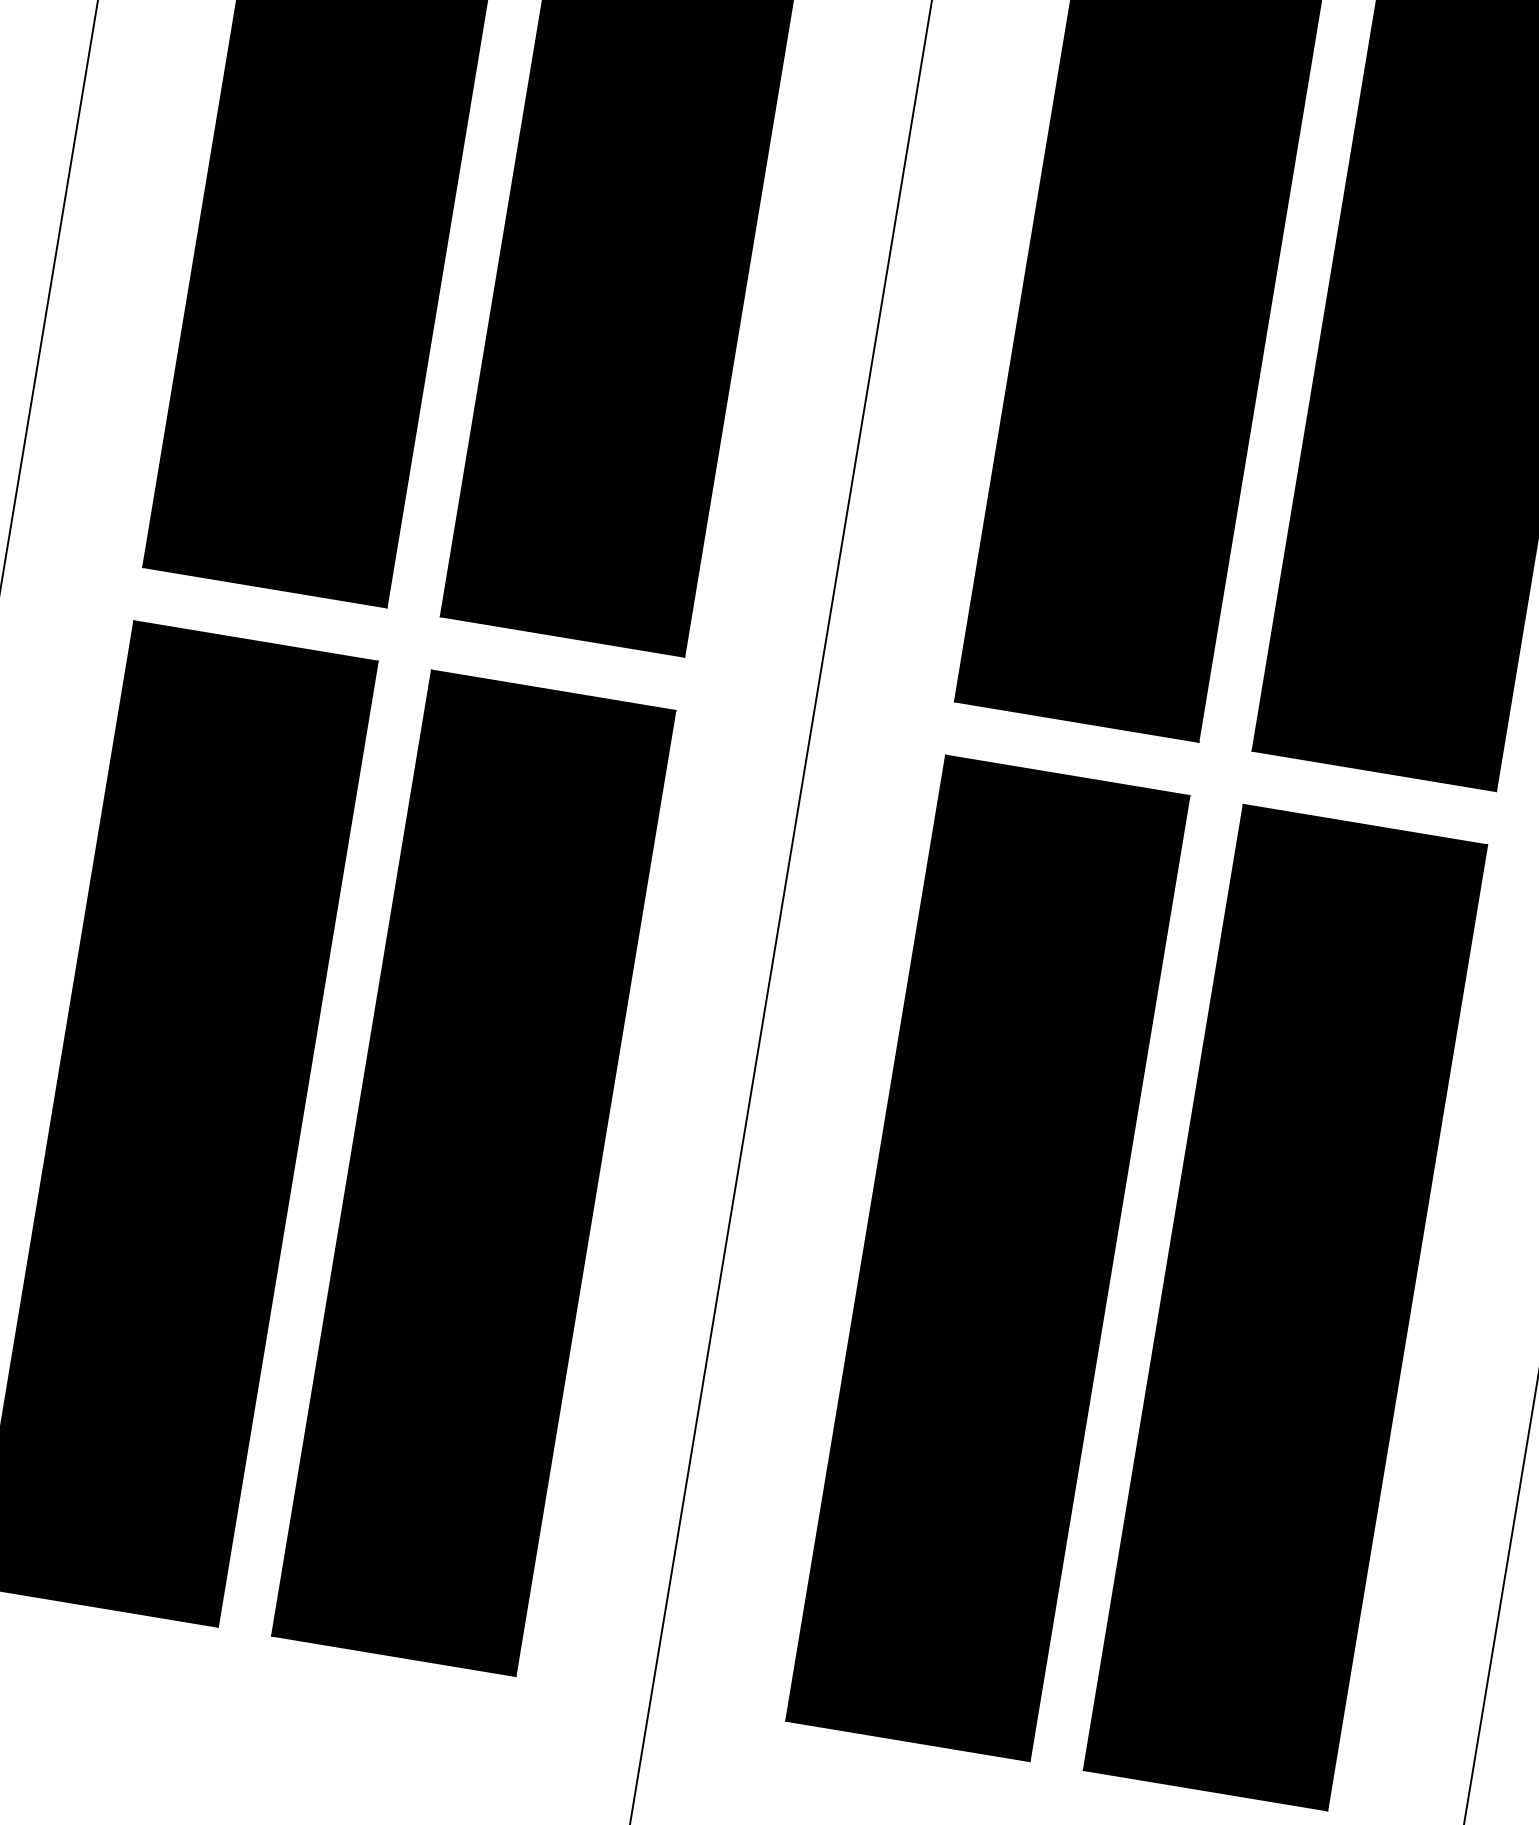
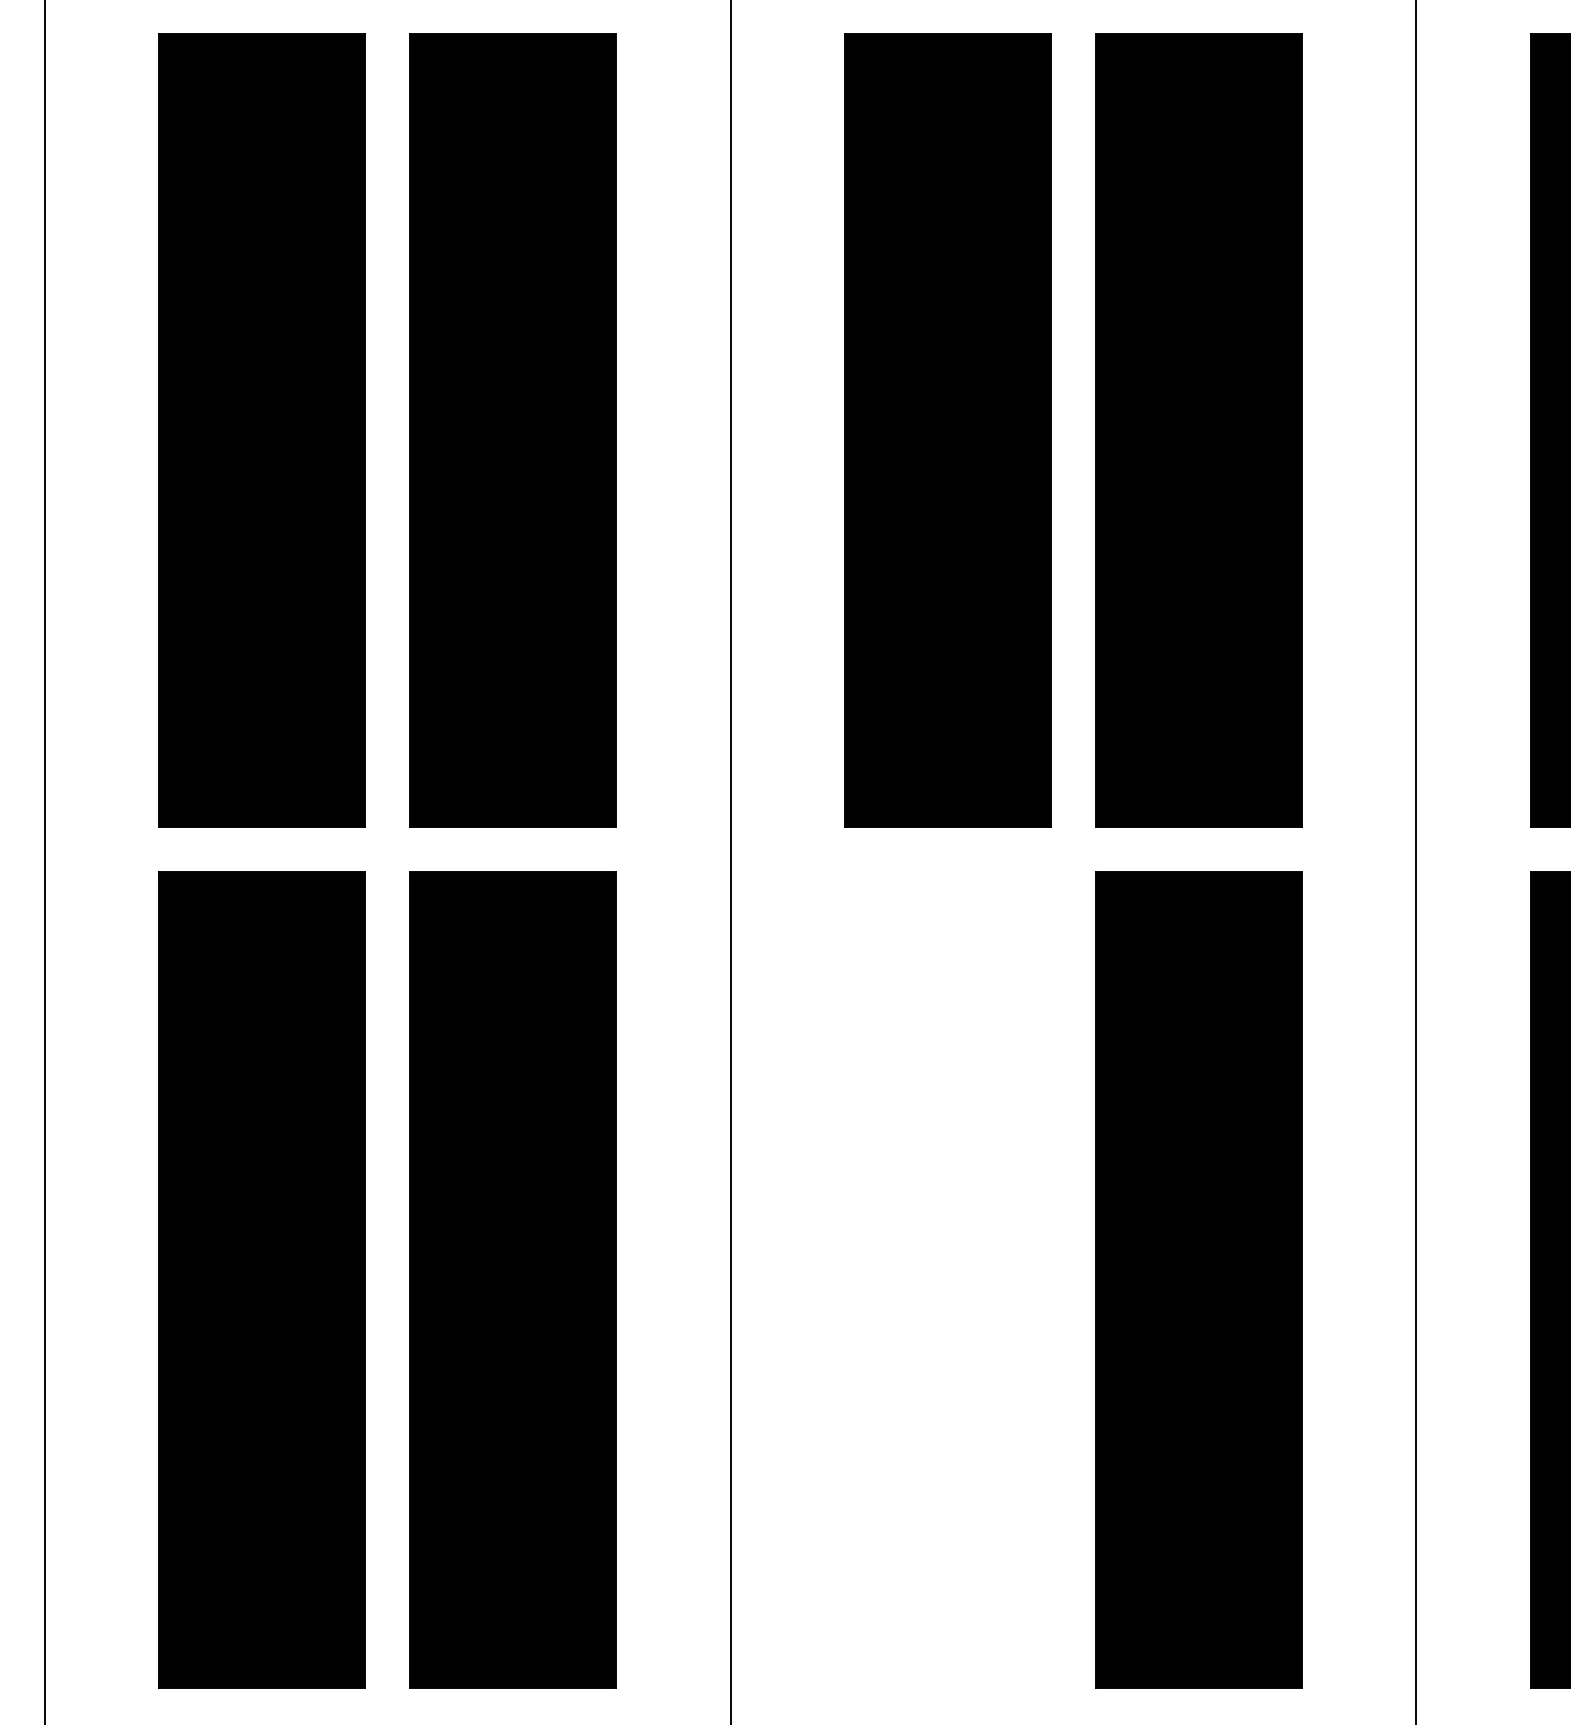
part: (987, 1257) -> (947, 1279), removed

